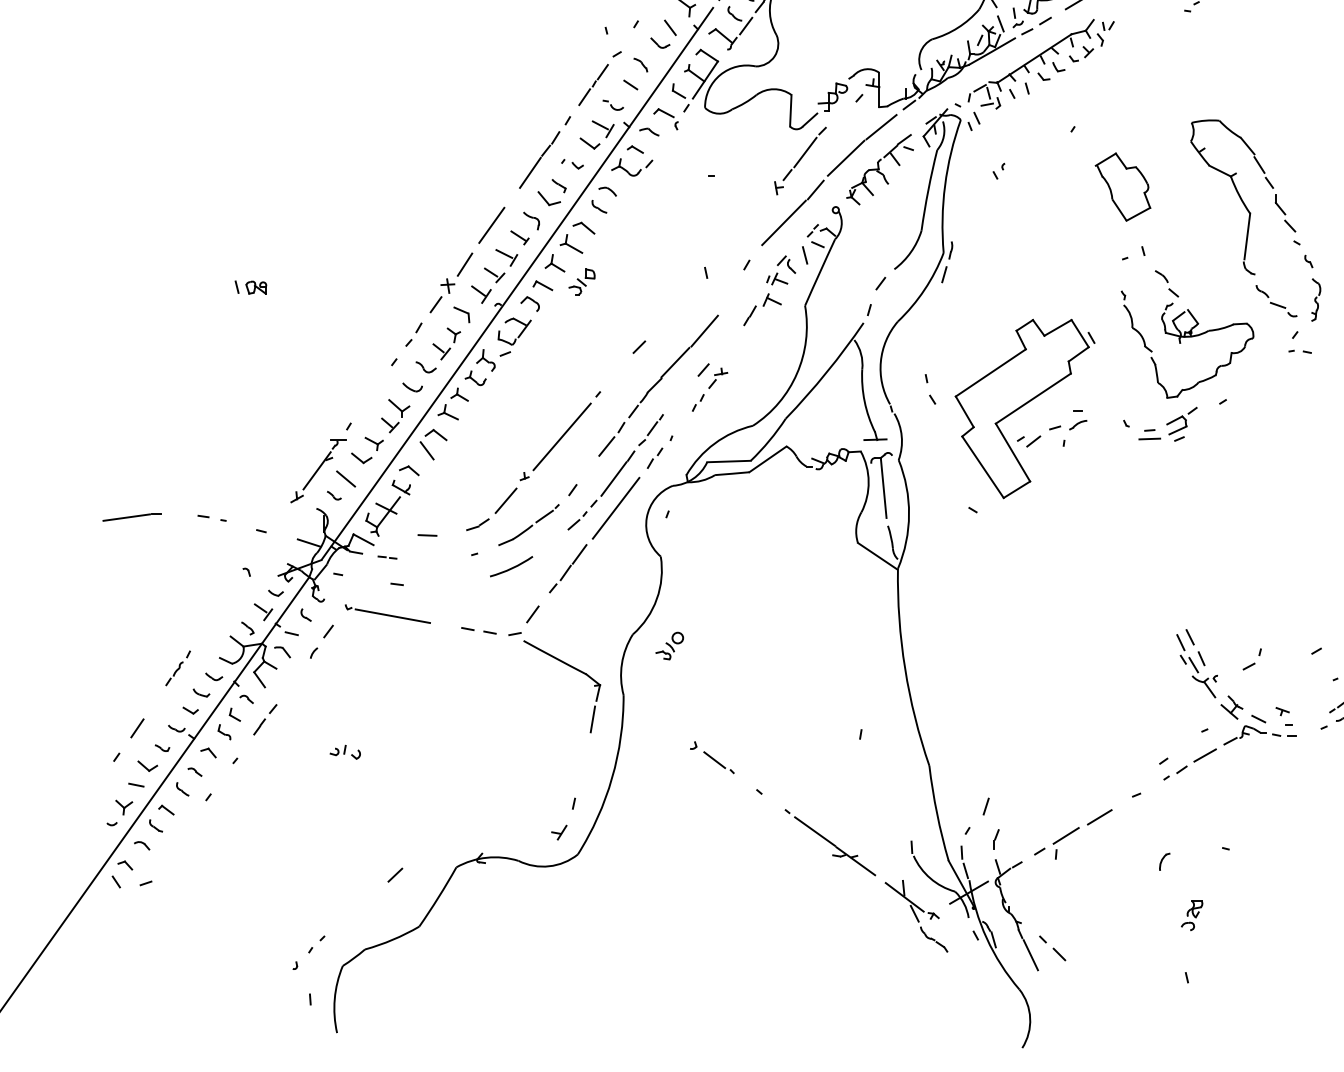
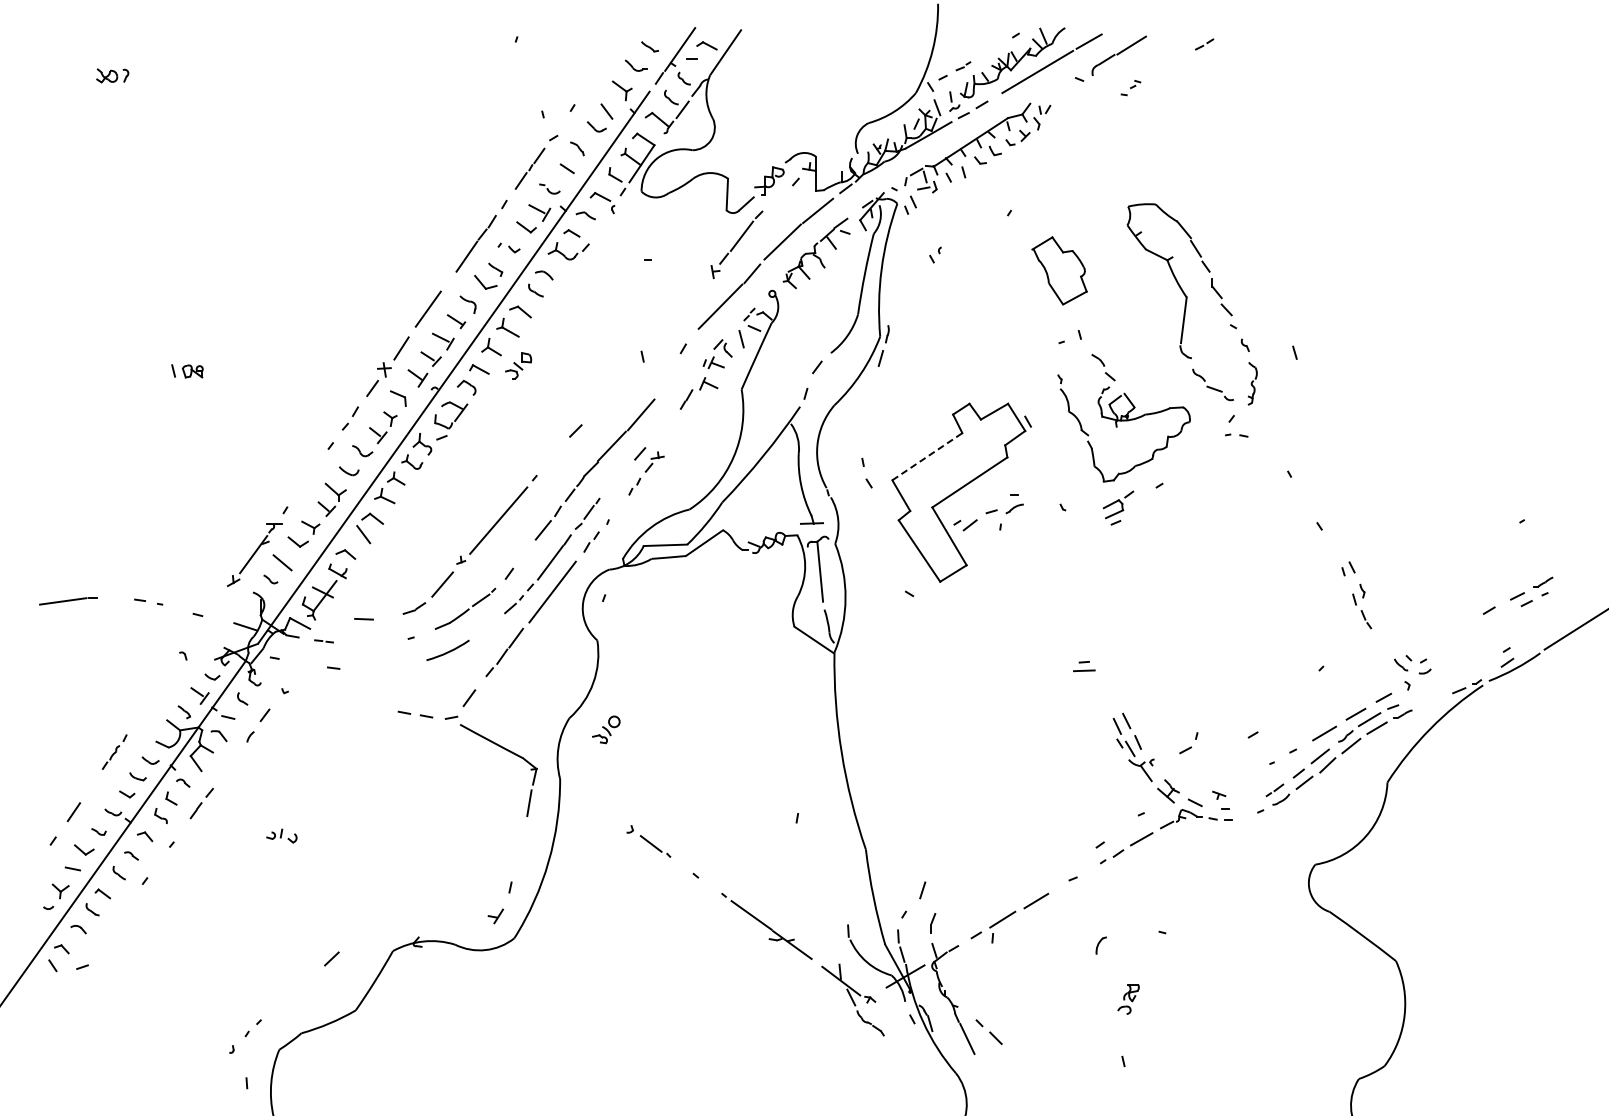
line: (990, 372) -> (927, 456), solid -> dashed
part: (1149, 434) -> (1084, 666), moved
line: (392, 615) -> (329, 699), removed

